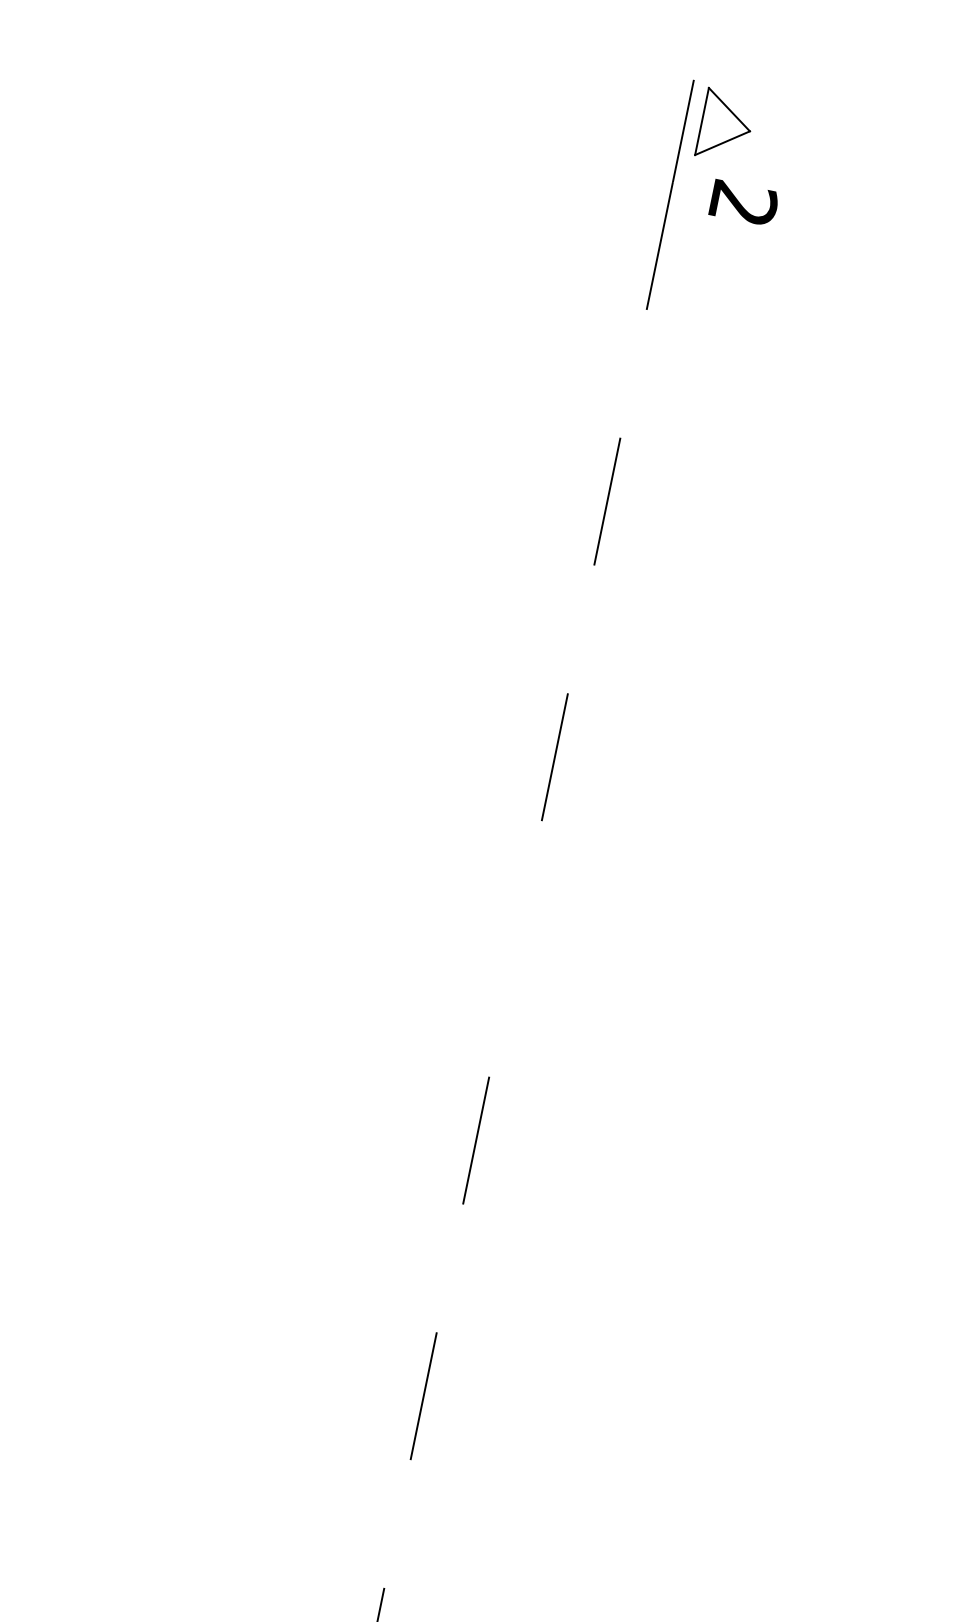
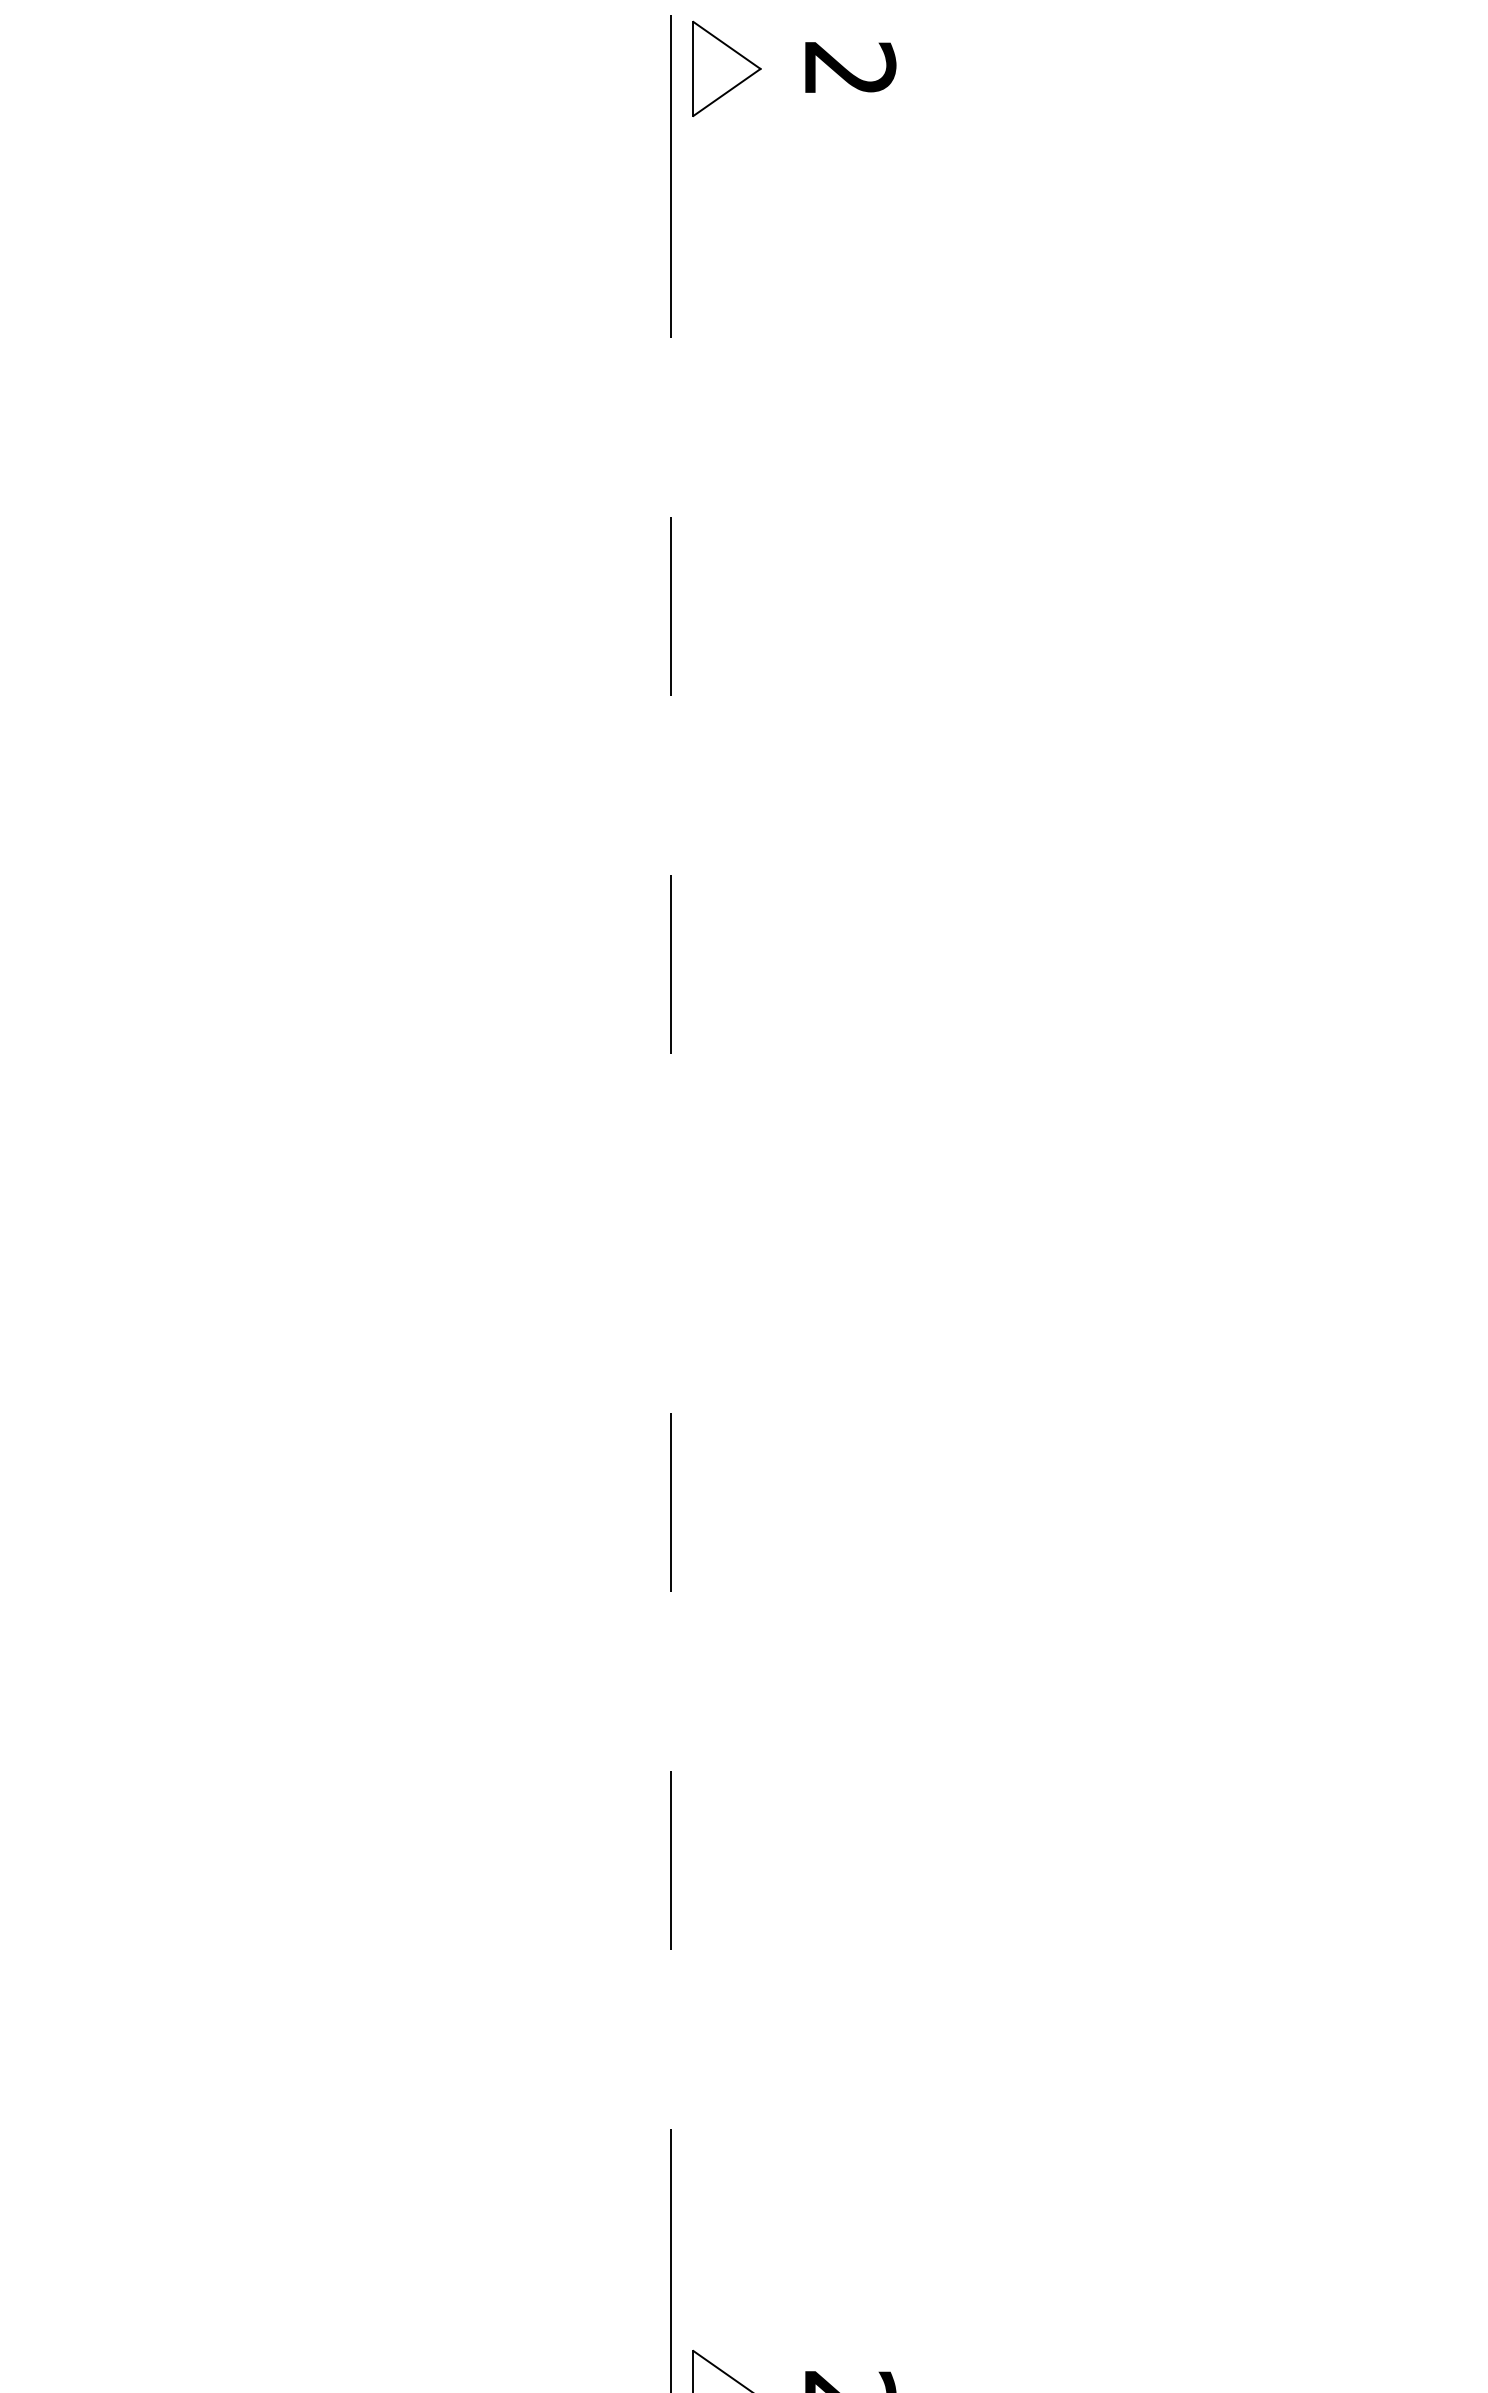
text: (744, 203) -> (850, 67), moved

